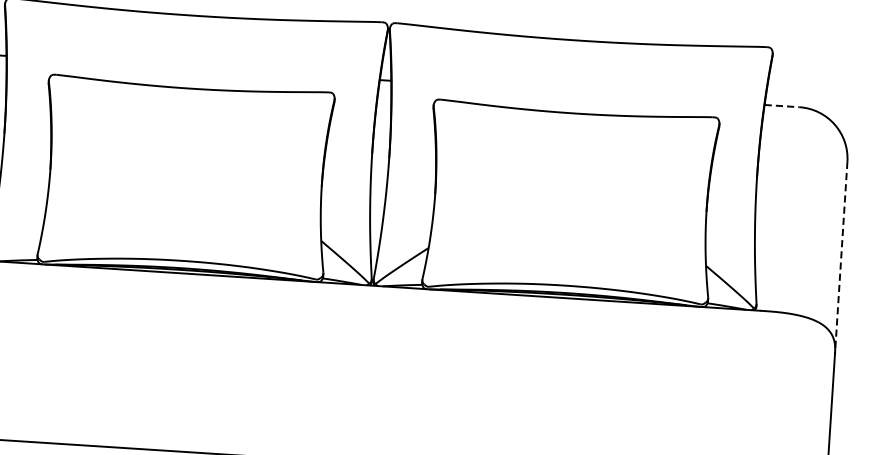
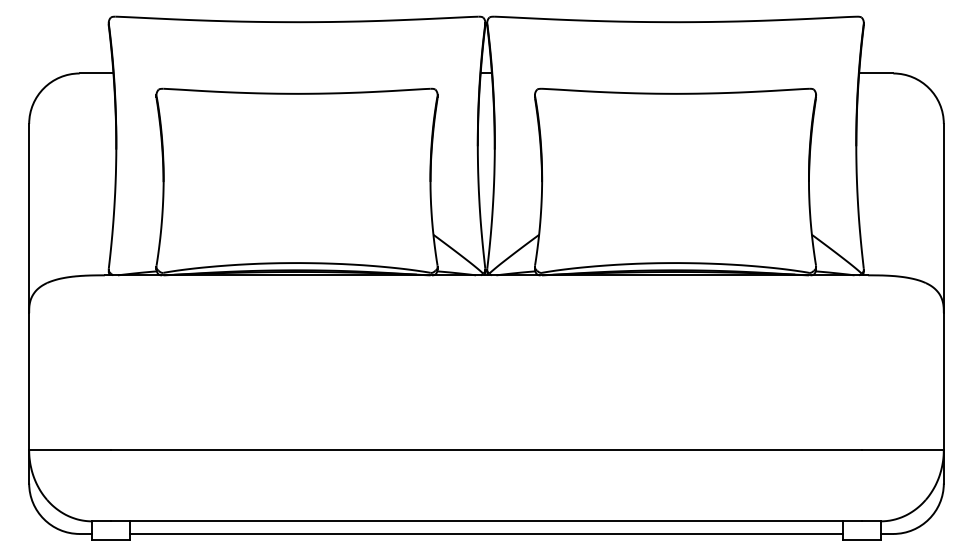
line: (782, 106) -> (876, 73), dashed -> solid
line: (840, 257) -> (943, 218), dashed -> solid

